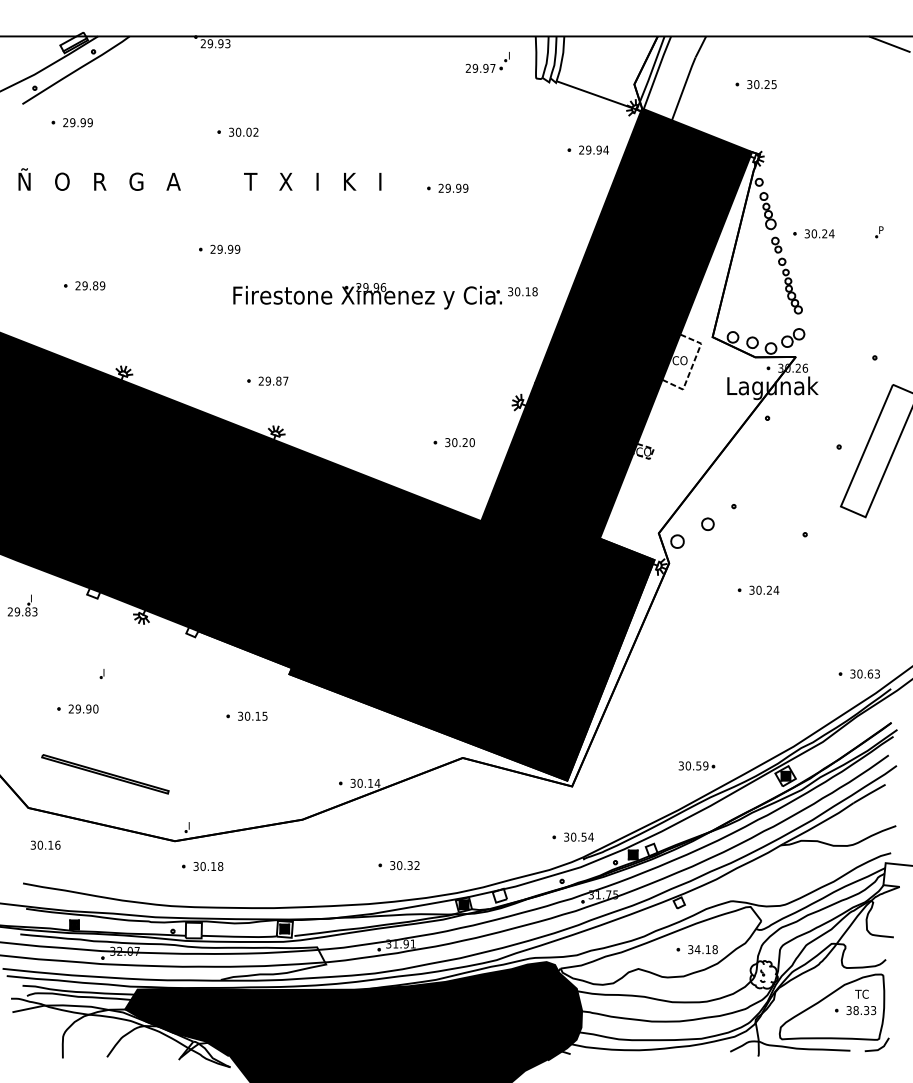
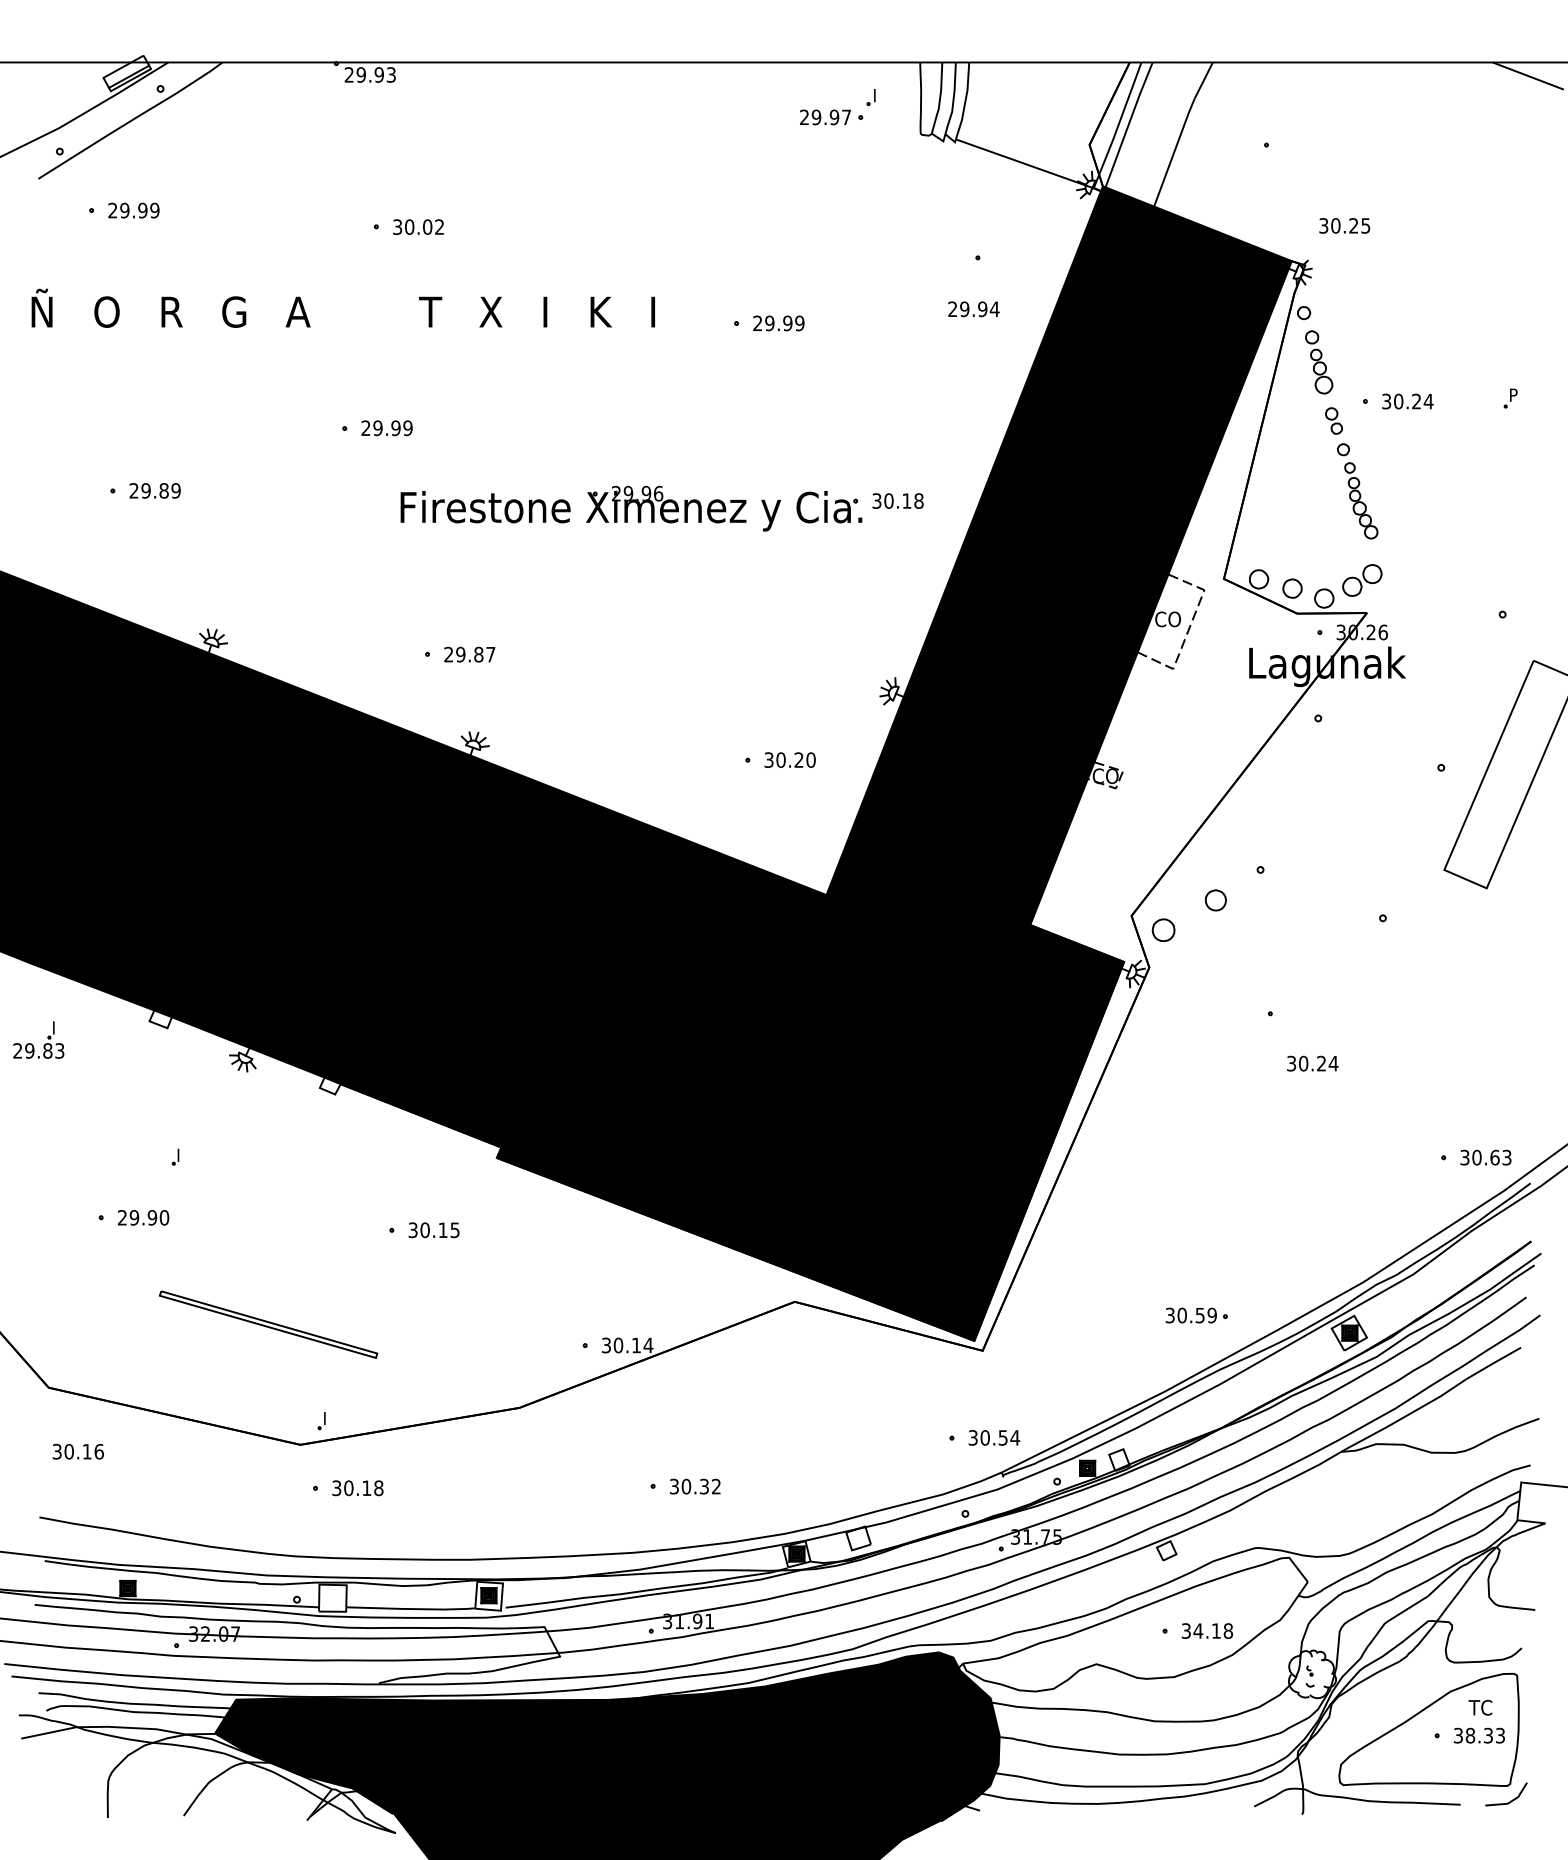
text: (761, 84) -> (1343, 225), moved
text: (593, 149) -> (972, 308), moved
text: (764, 589) -> (1313, 1062), moved
part: (105, 774) -> (268, 1325), moved

